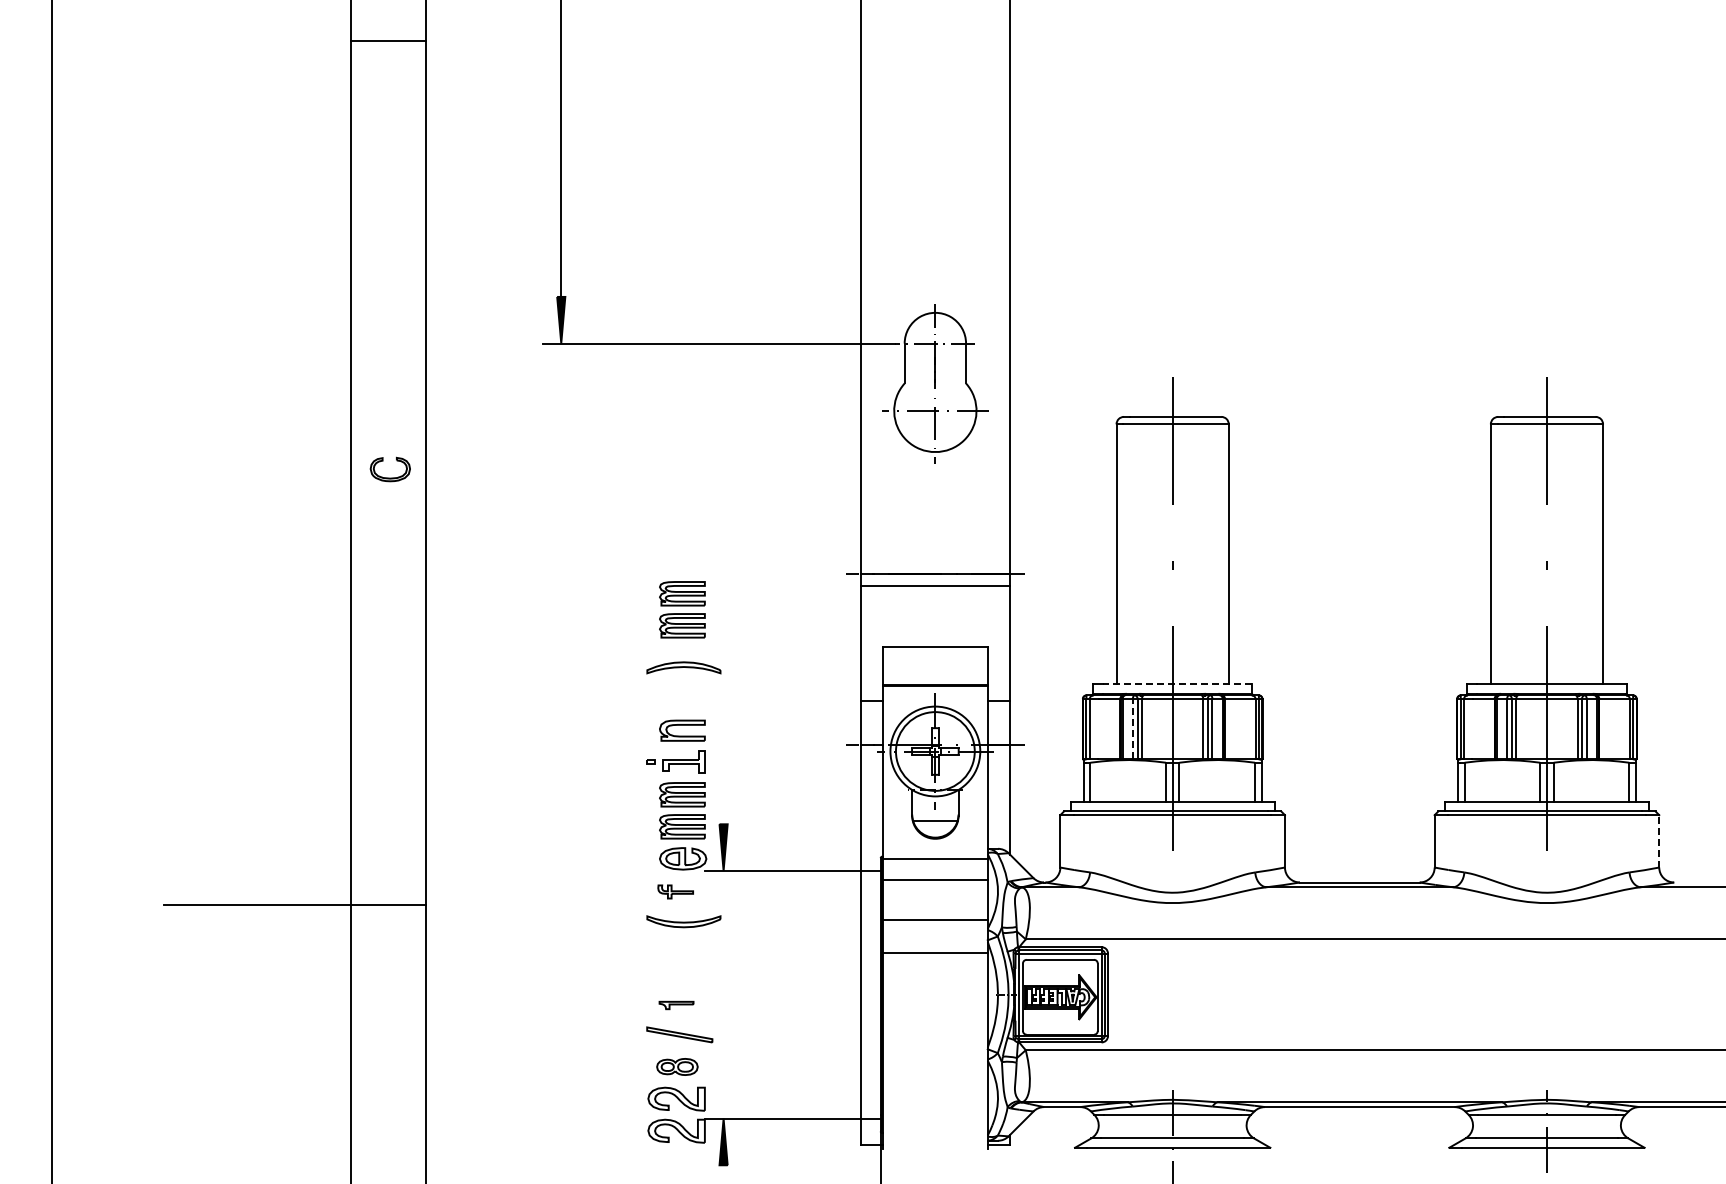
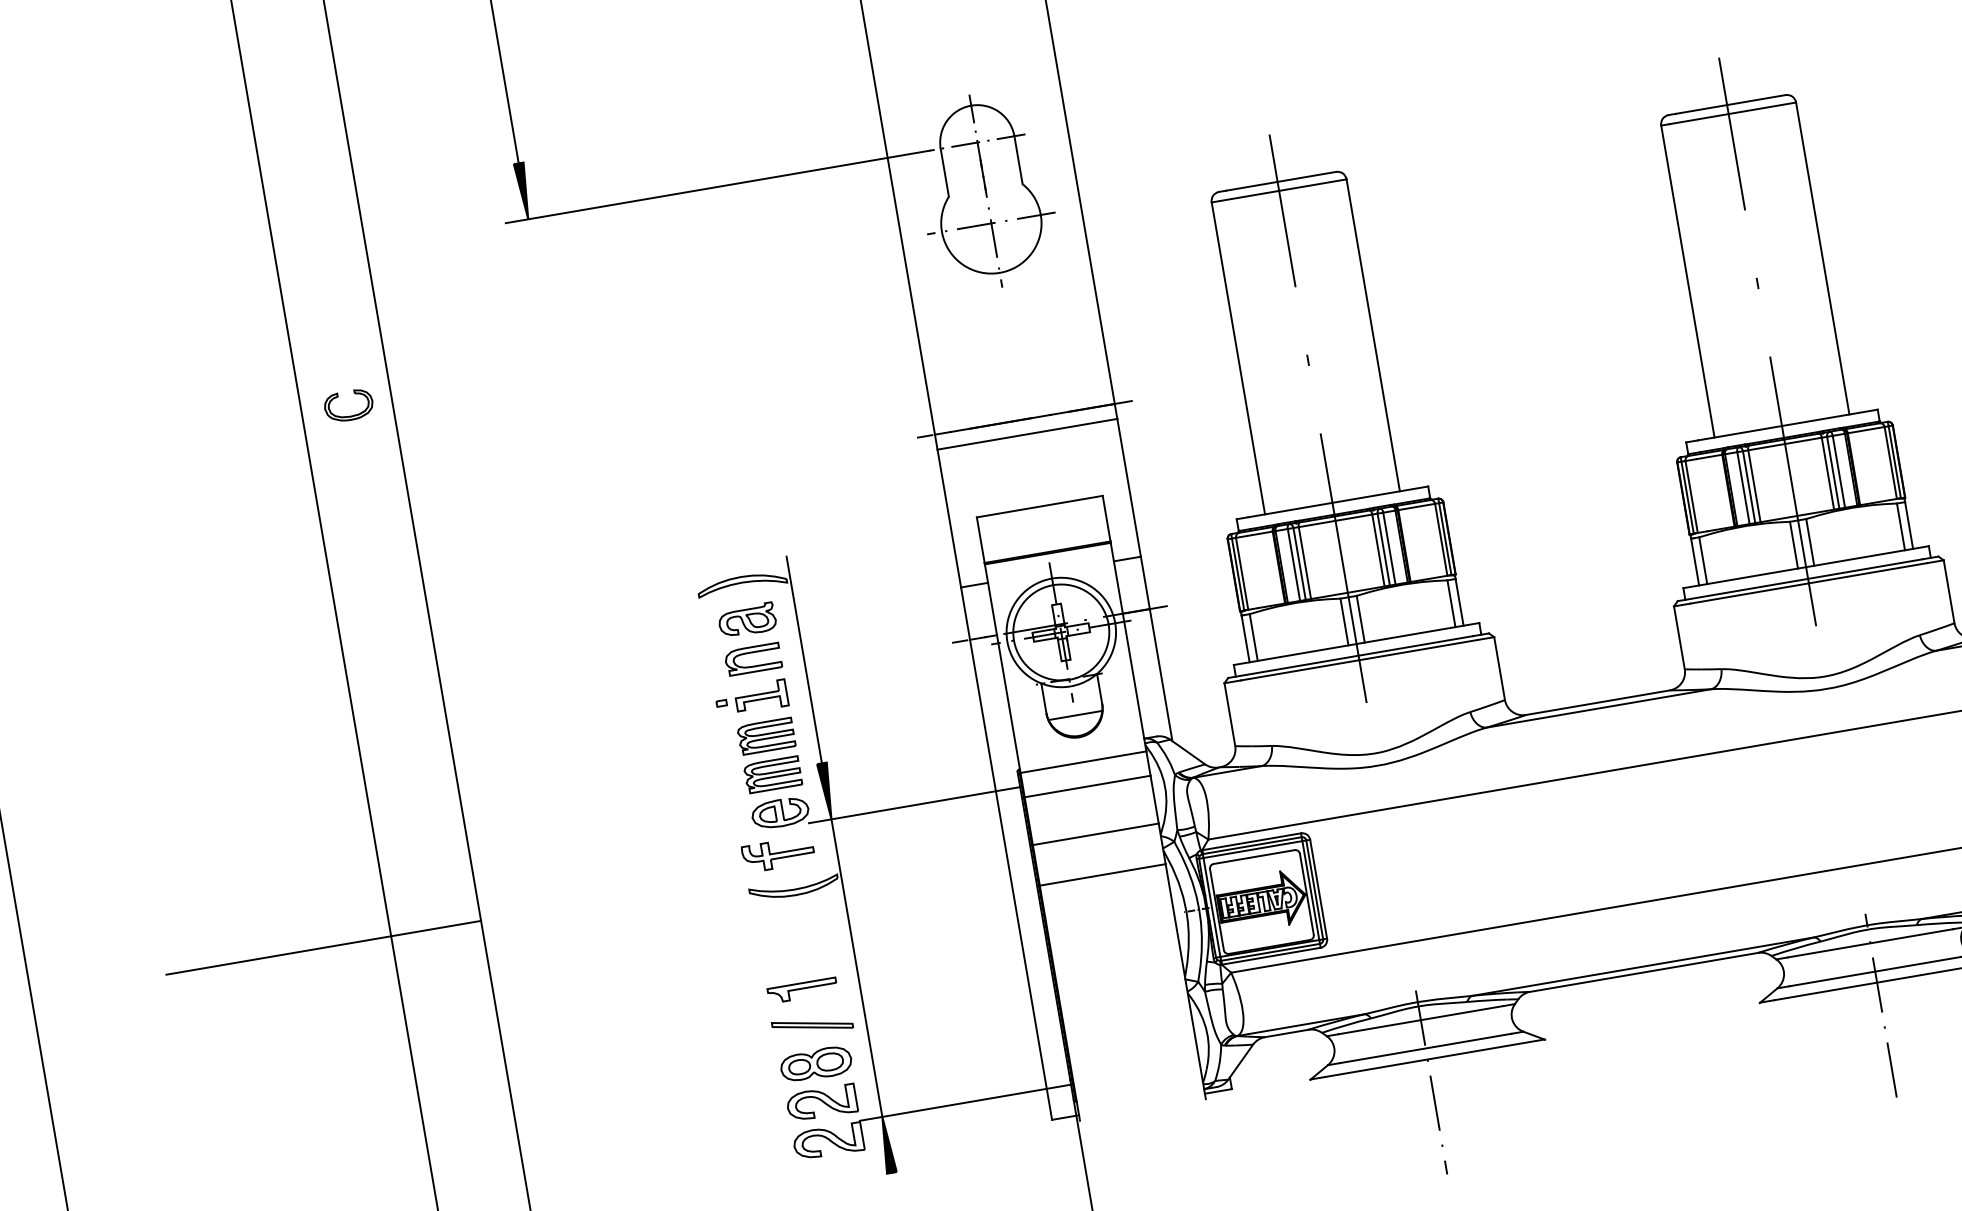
part: (682, 609) -> (728, 513), removed
line: (1177, 684) -> (1338, 502), dashed -> solid
part: (682, 698) -> (746, 620), added
line: (1132, 729) -> (1293, 565), dashed -> solid
line: (723, 738) -> (804, 660), added
line: (1659, 840) -> (1949, 590), dashed -> solid
part: (675, 891) -> (777, 853), size x1.67
line: (723, 994) -> (856, 967), added
part: (676, 1005) -> (802, 990), size x1.67
part: (677, 1066) -> (816, 1063), size x1.43

